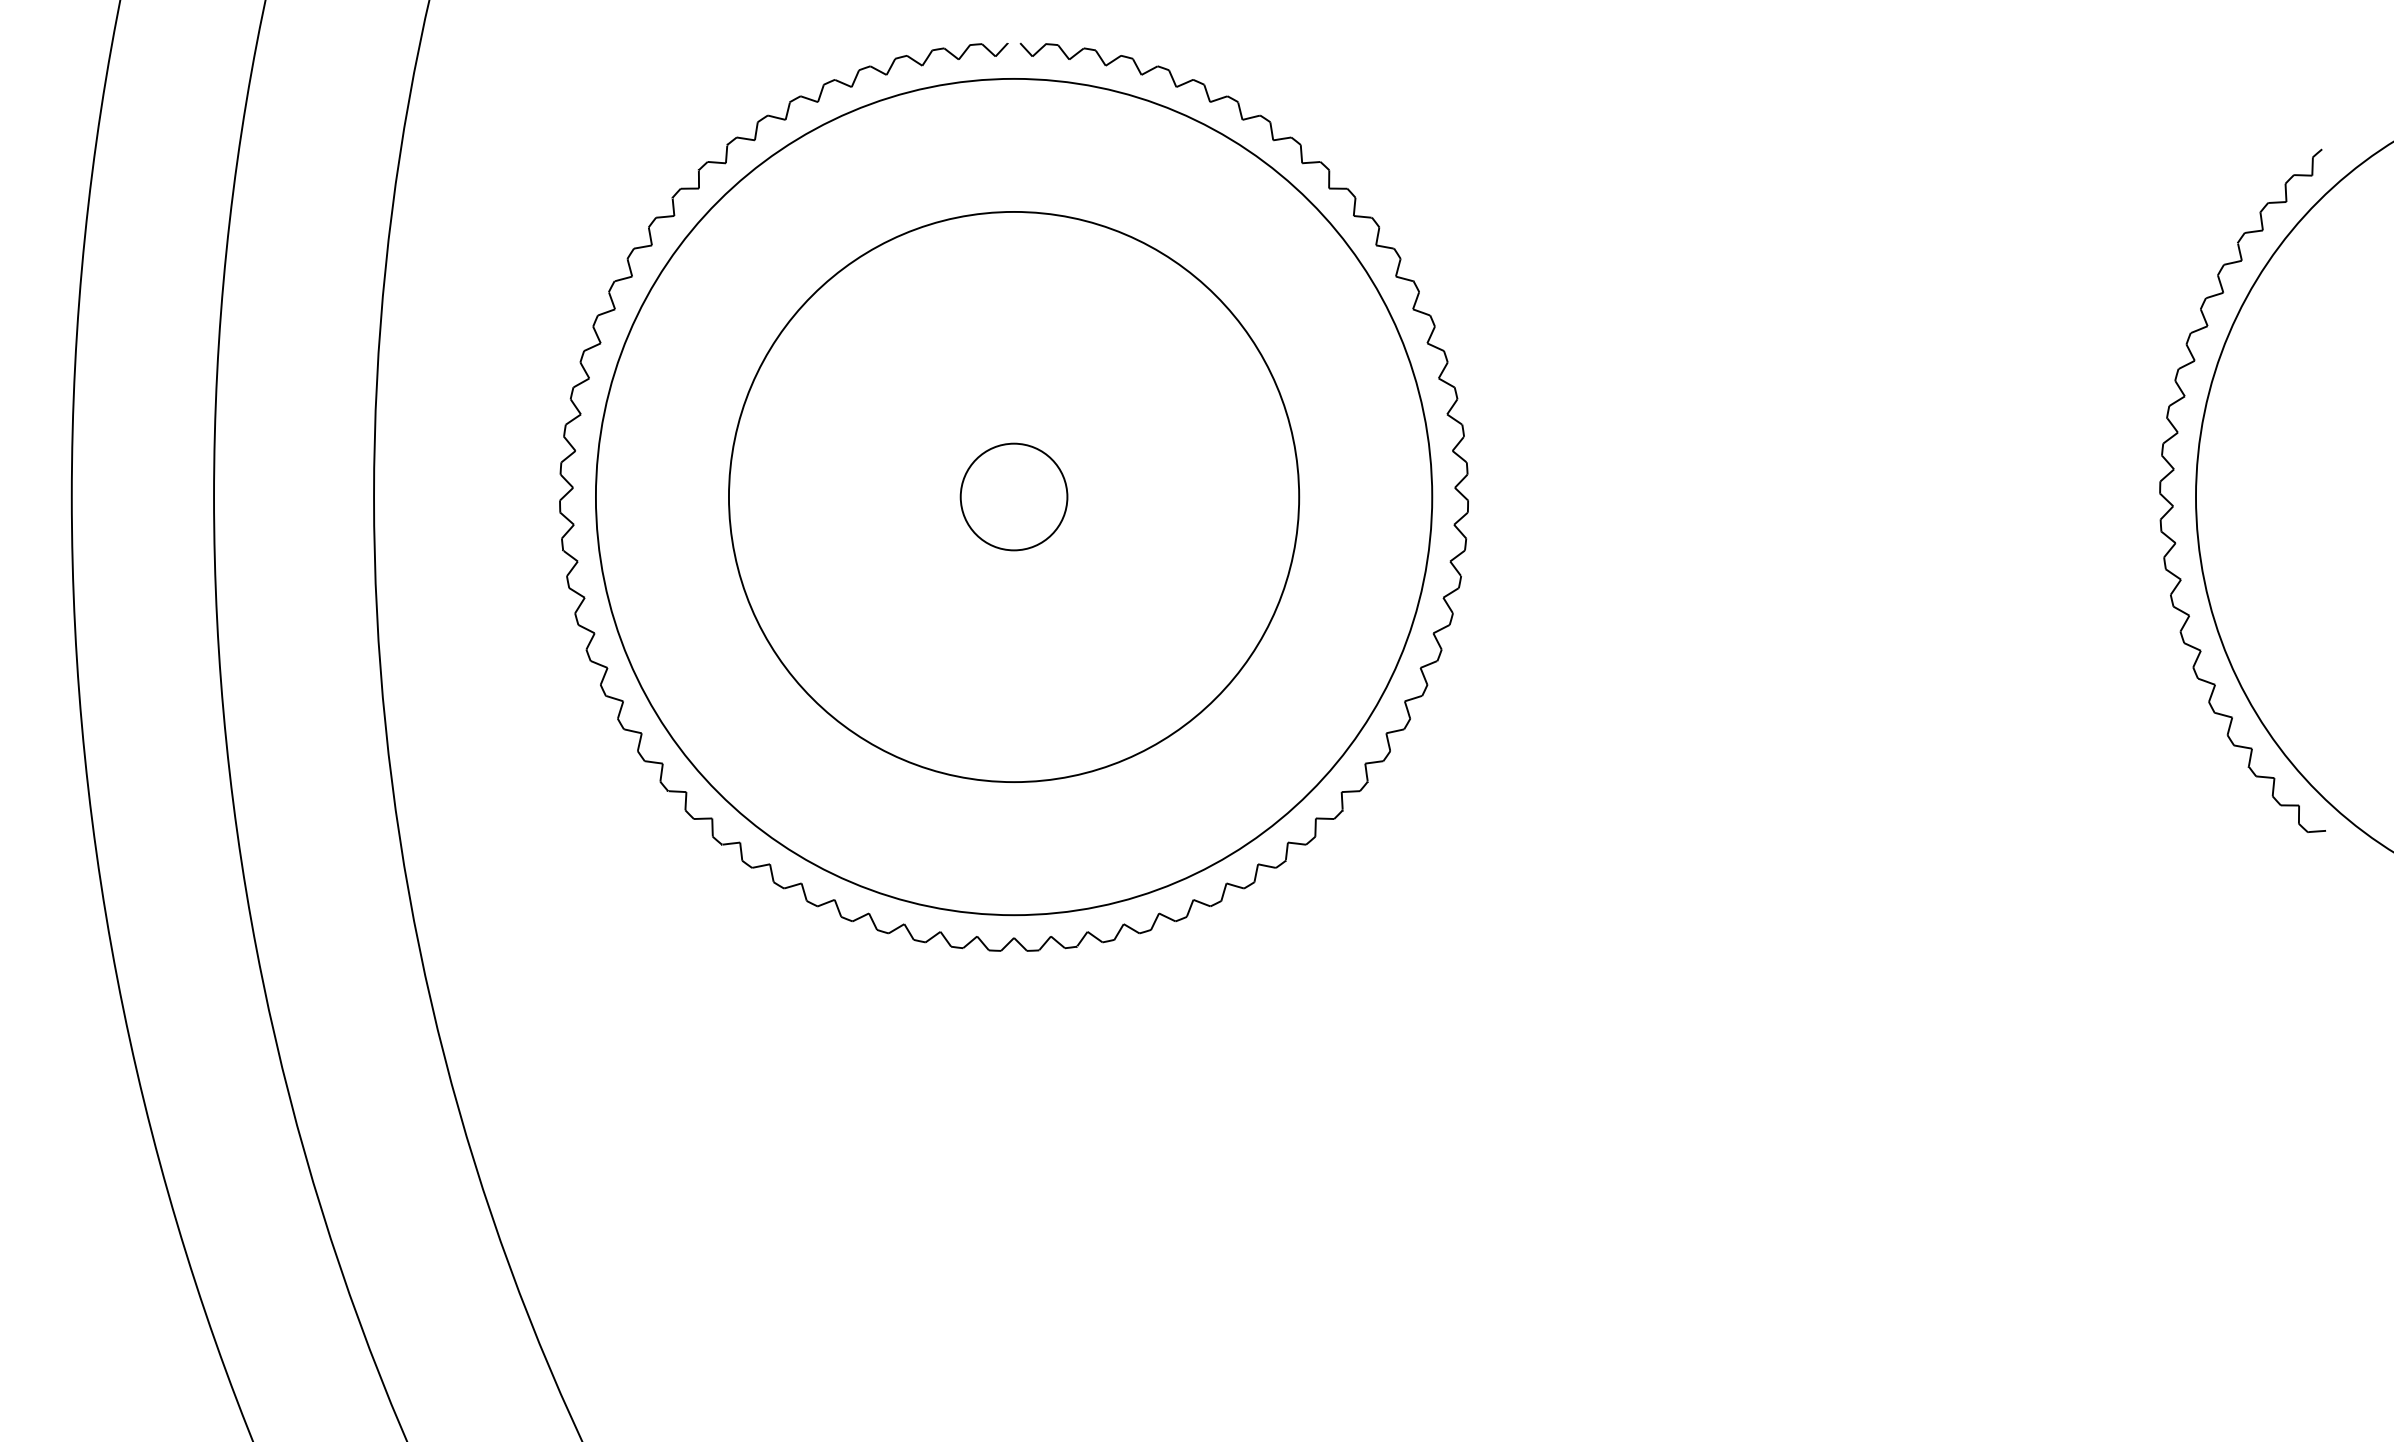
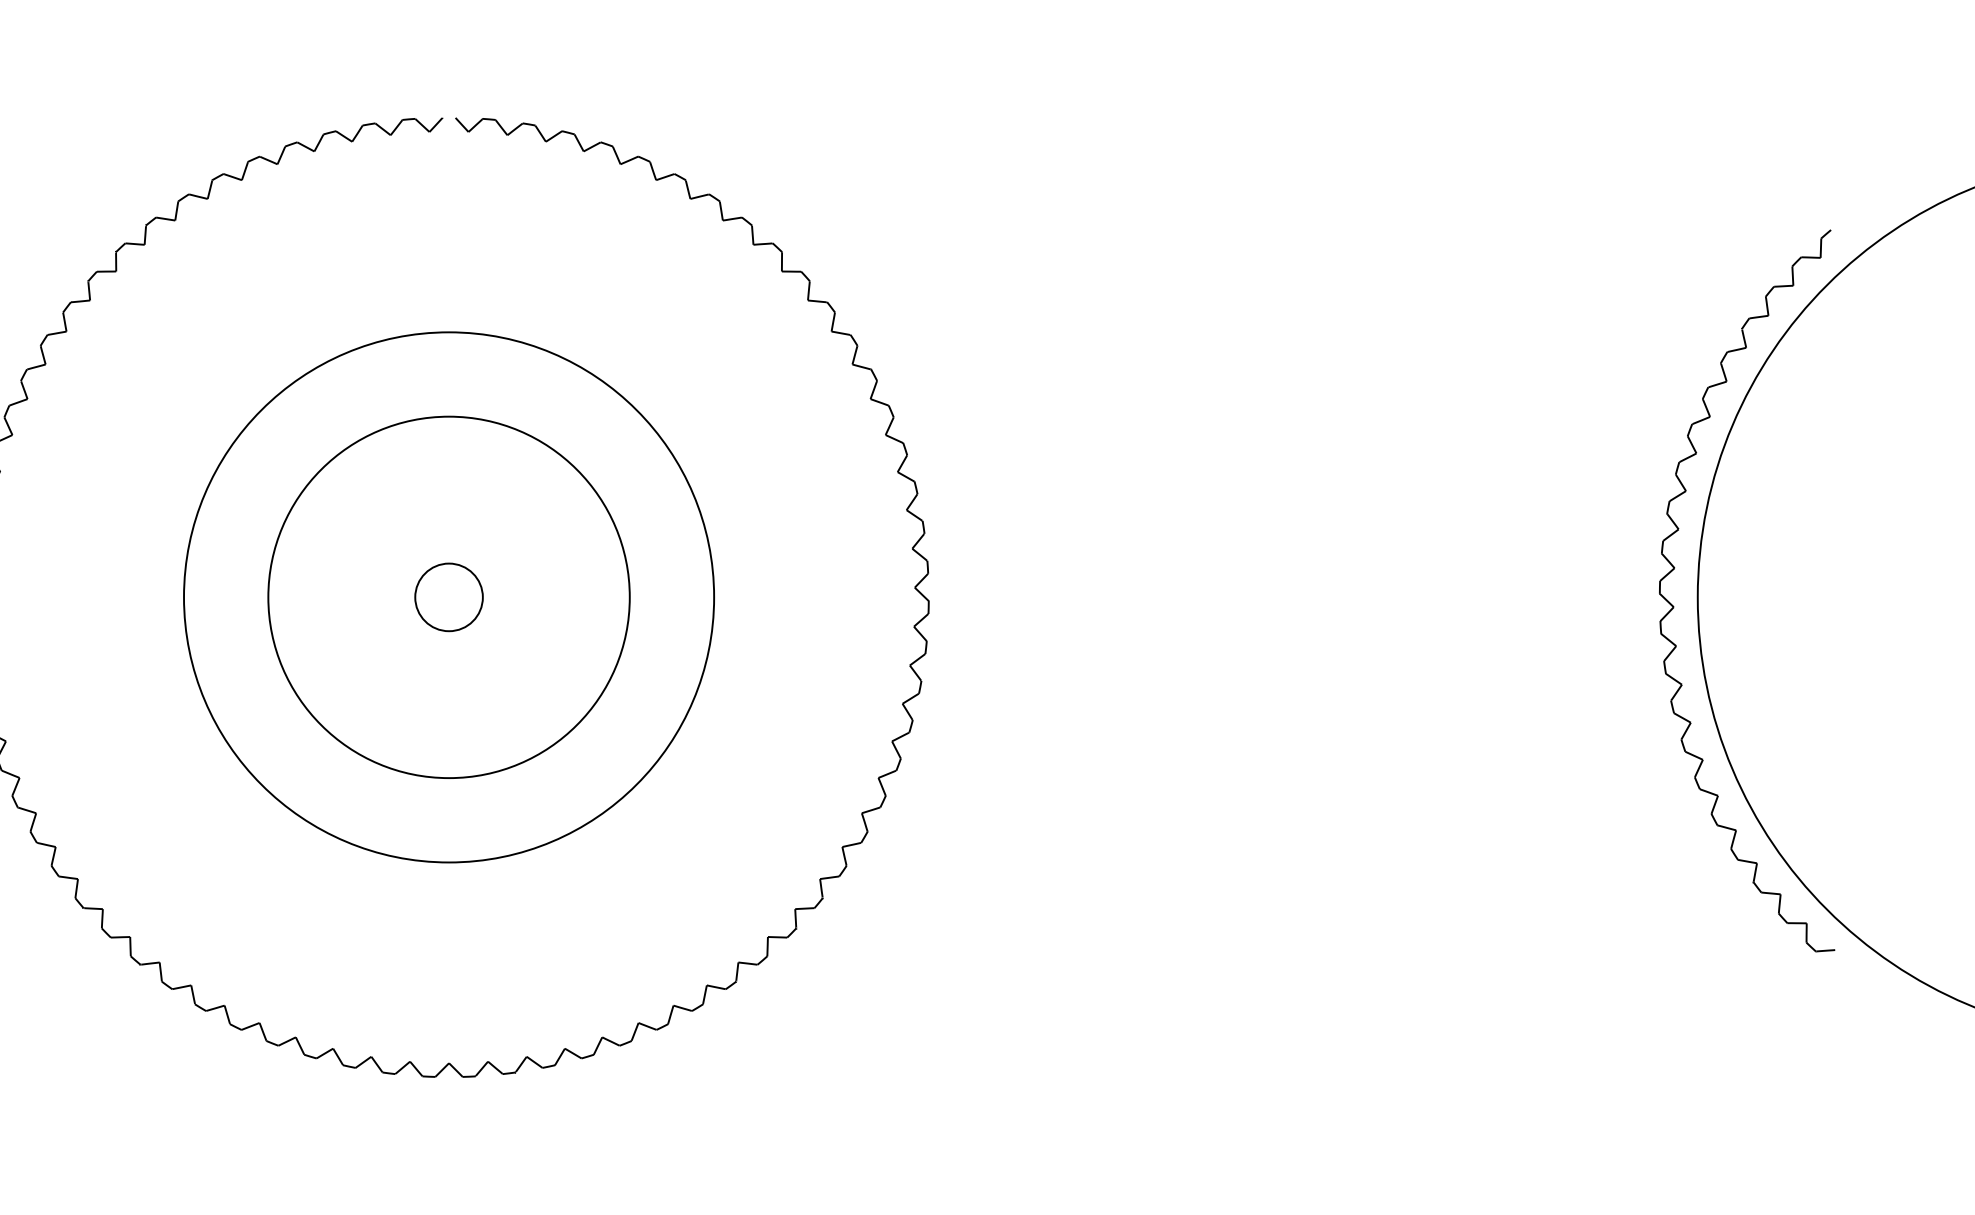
circle: (1013, 496) -> (448, 596), size x0.6
circle: (1013, 496) -> (448, 596), size x0.6
circle: (1013, 496) -> (448, 596), size x0.6

